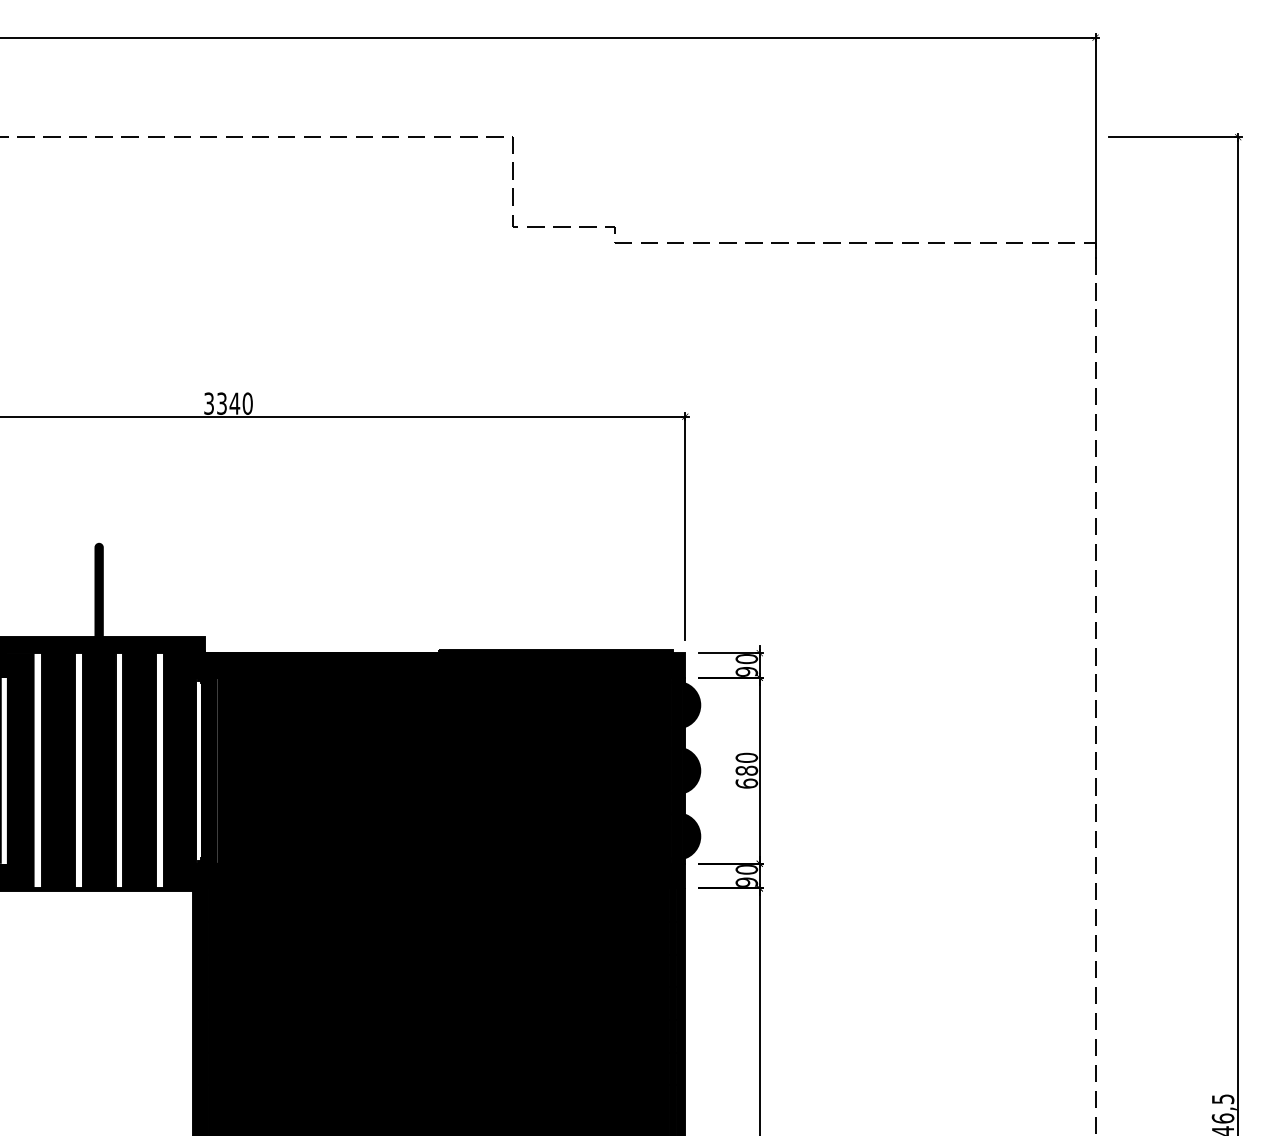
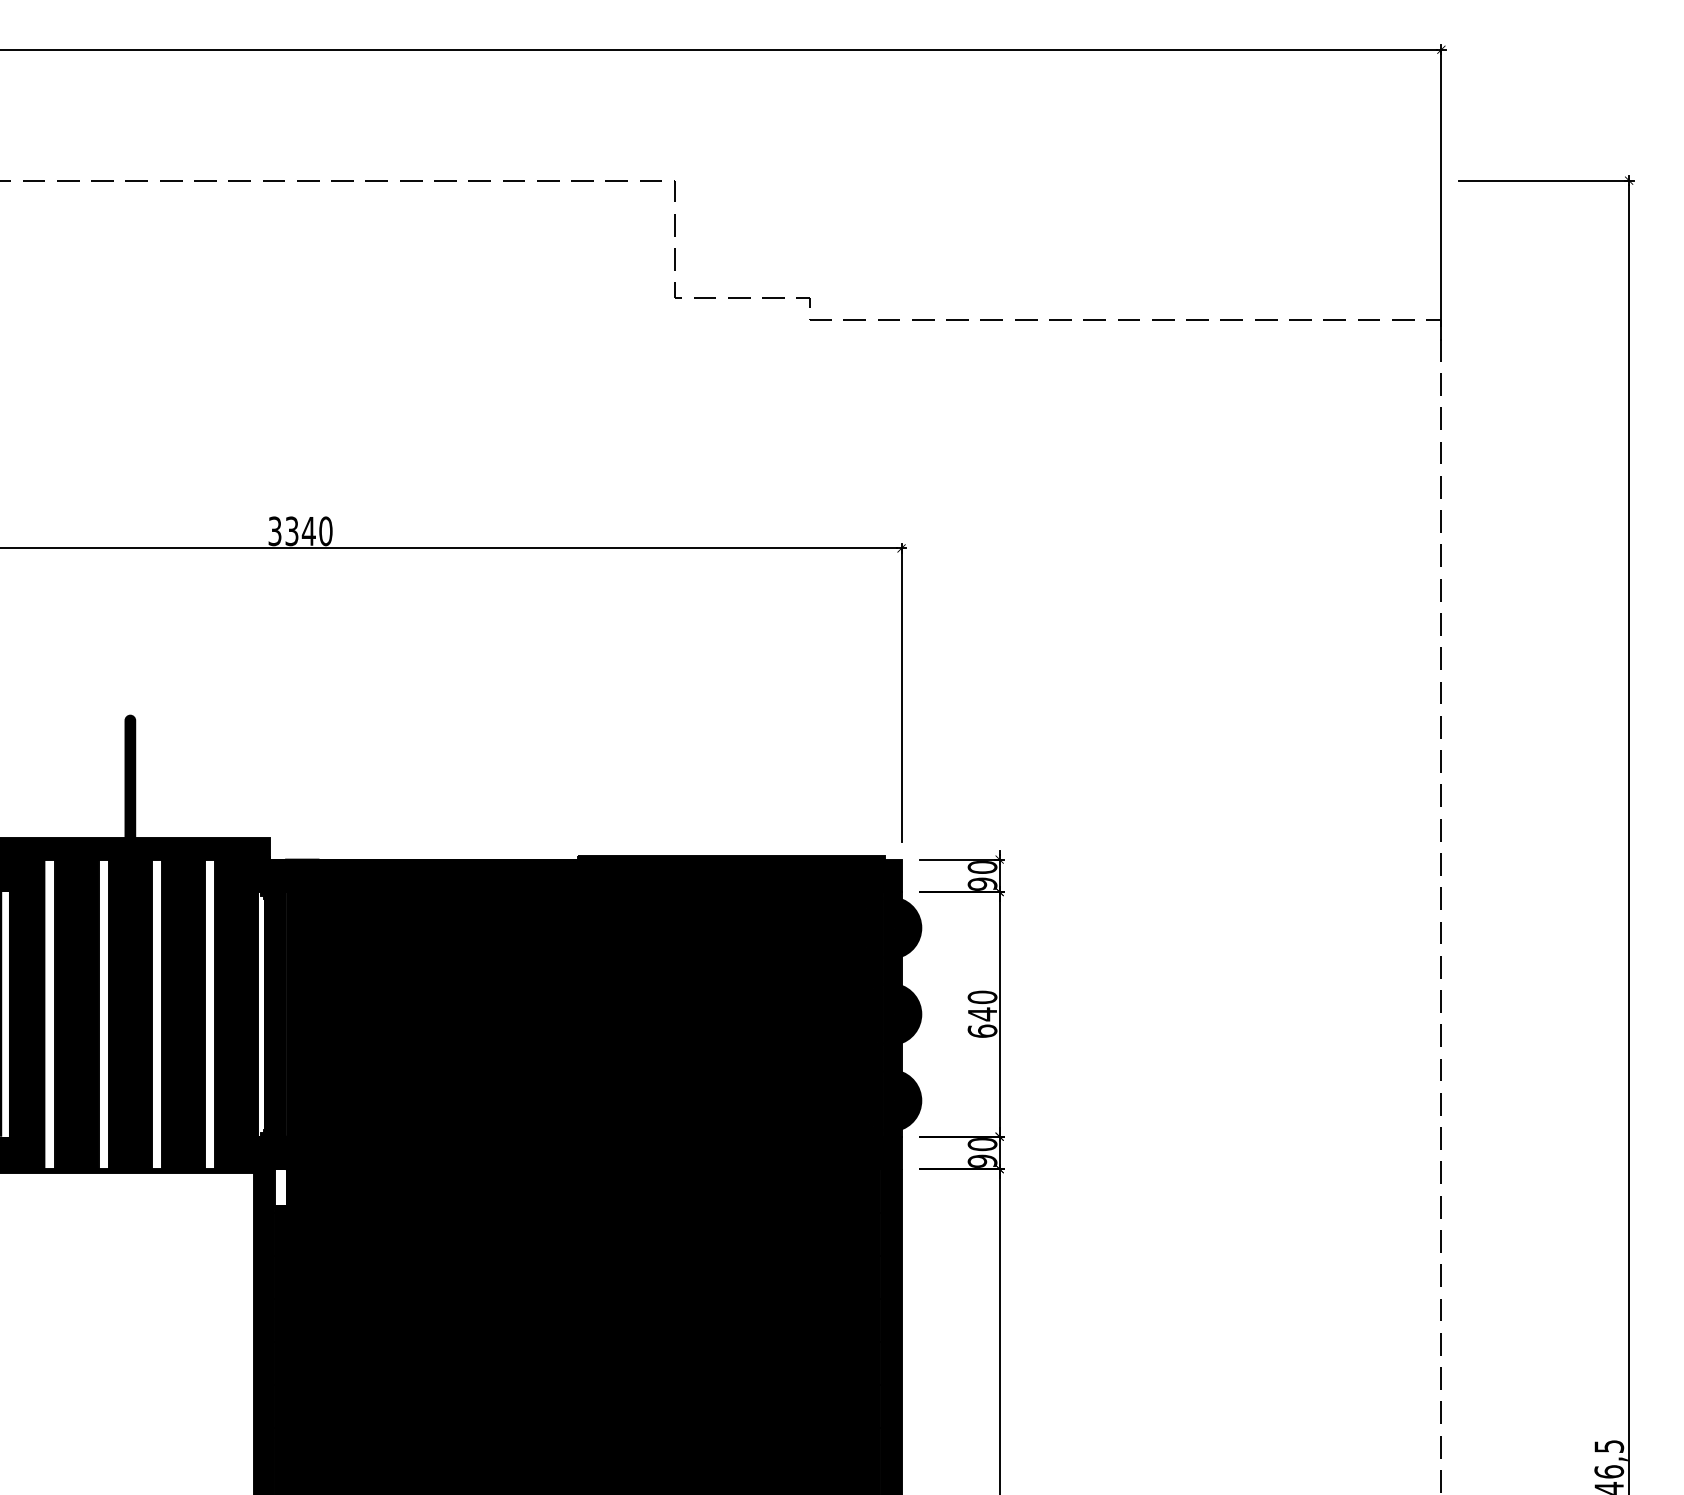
text: (746, 770) -> (982, 1013), 680 -> 640
fill: (212, 901) -> (279, 1186), removed

